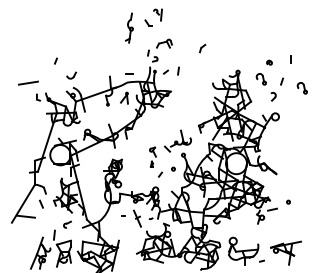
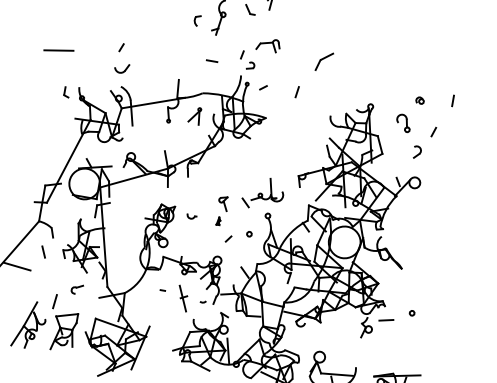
part: (114, 35) -> (196, 19), added
part: (202, 48) -> (323, 62), size x1.67
line: (55, 60) -> (121, 46), moved
line: (178, 70) -> (297, 91), moved
line: (129, 73) -> (212, 60), moved
line: (28, 82) -> (59, 49), moved
part: (301, 88) -> (461, 147), removed
part: (133, 164) -> (191, 216), added

